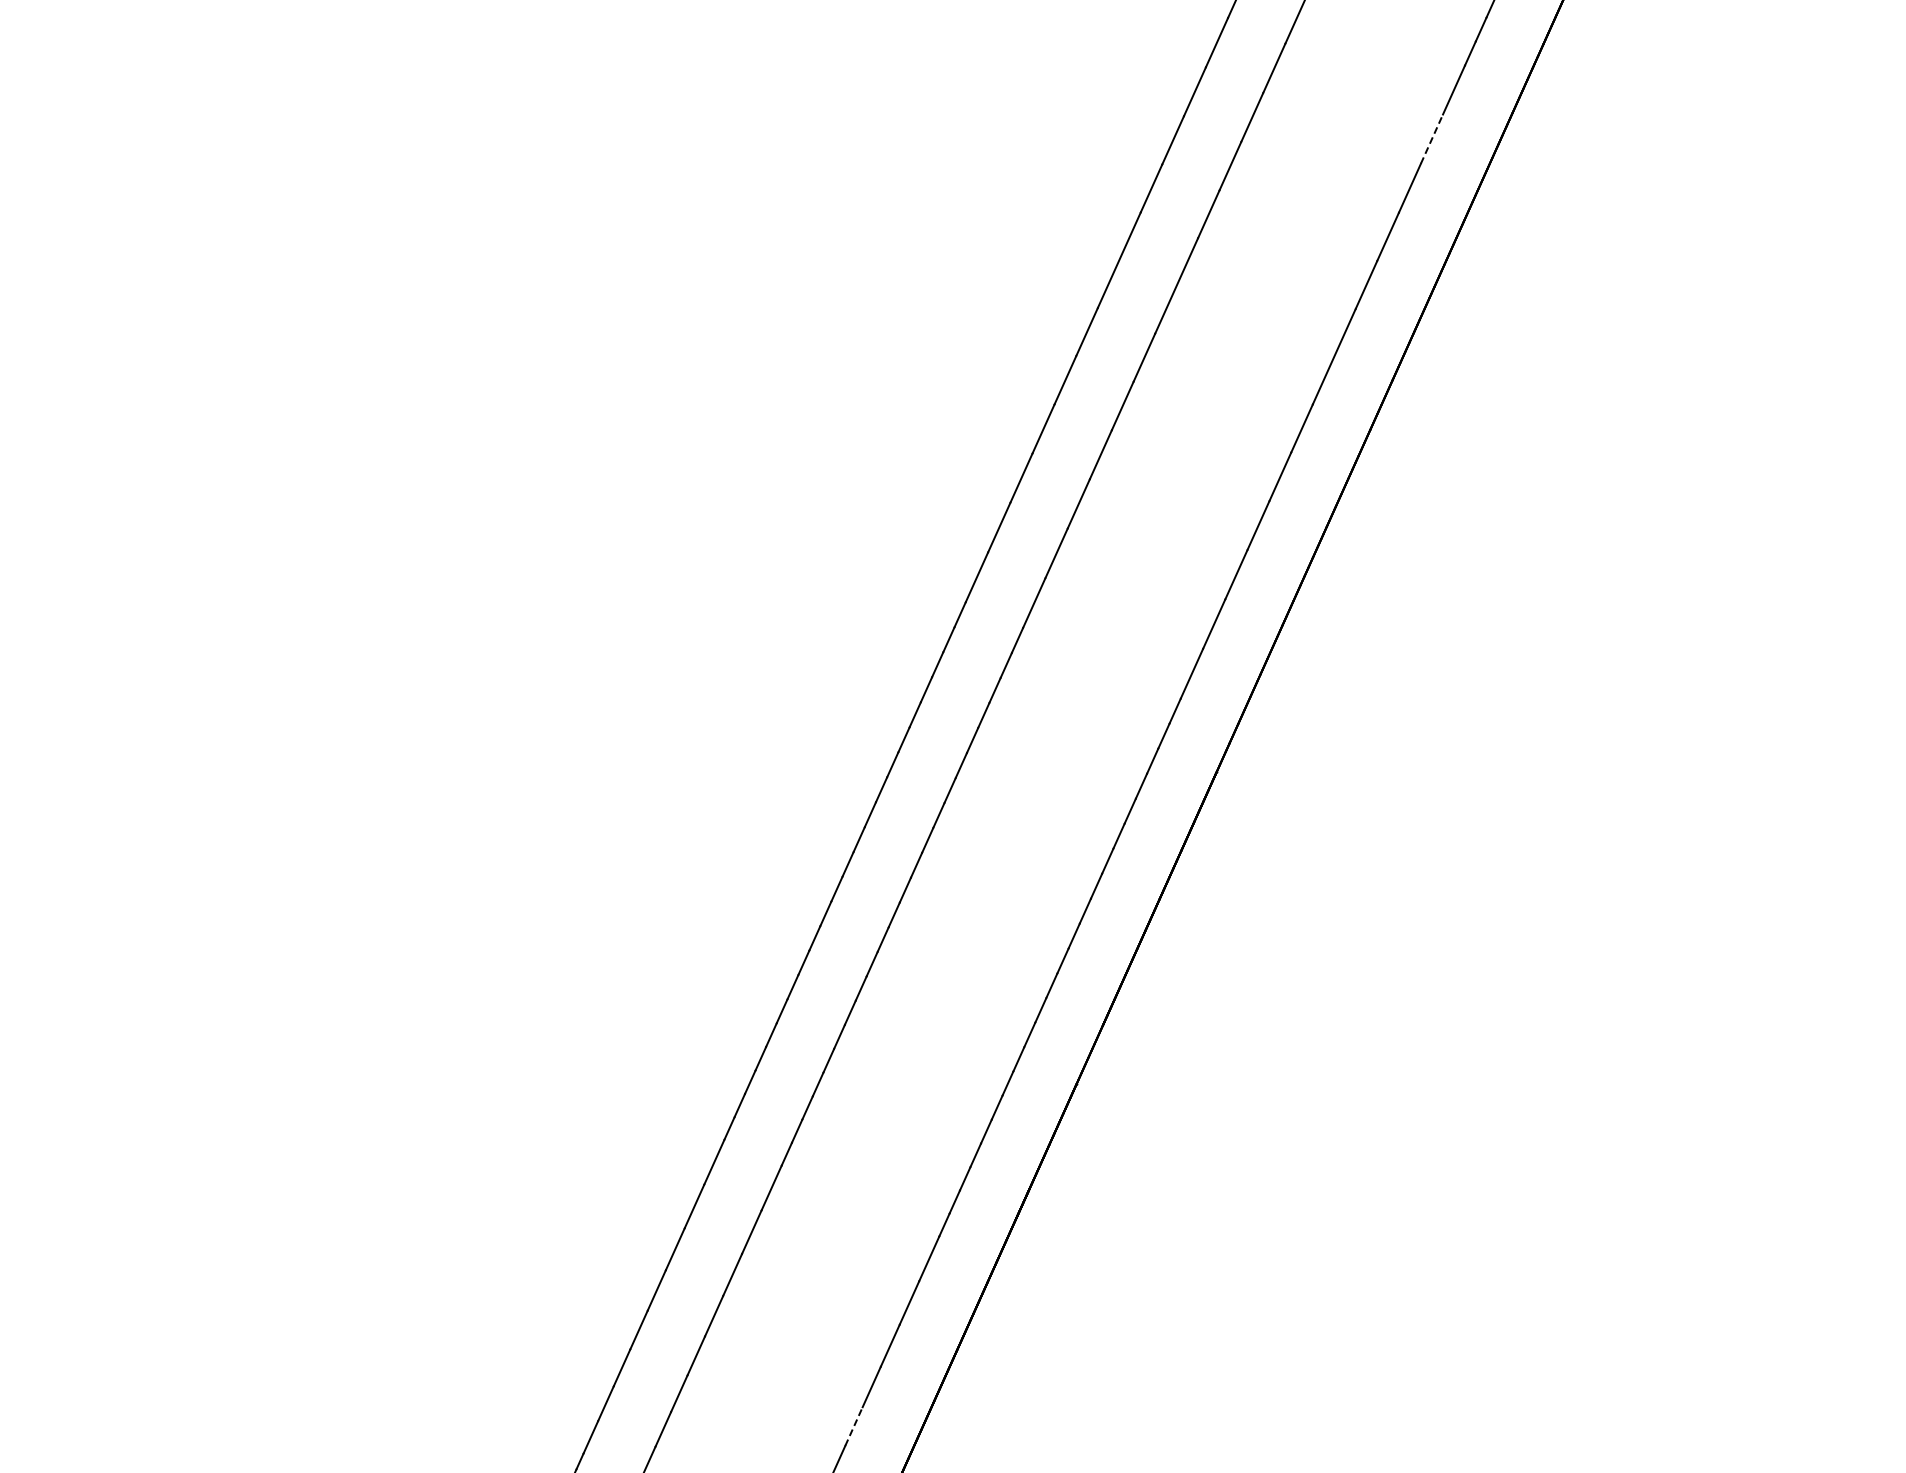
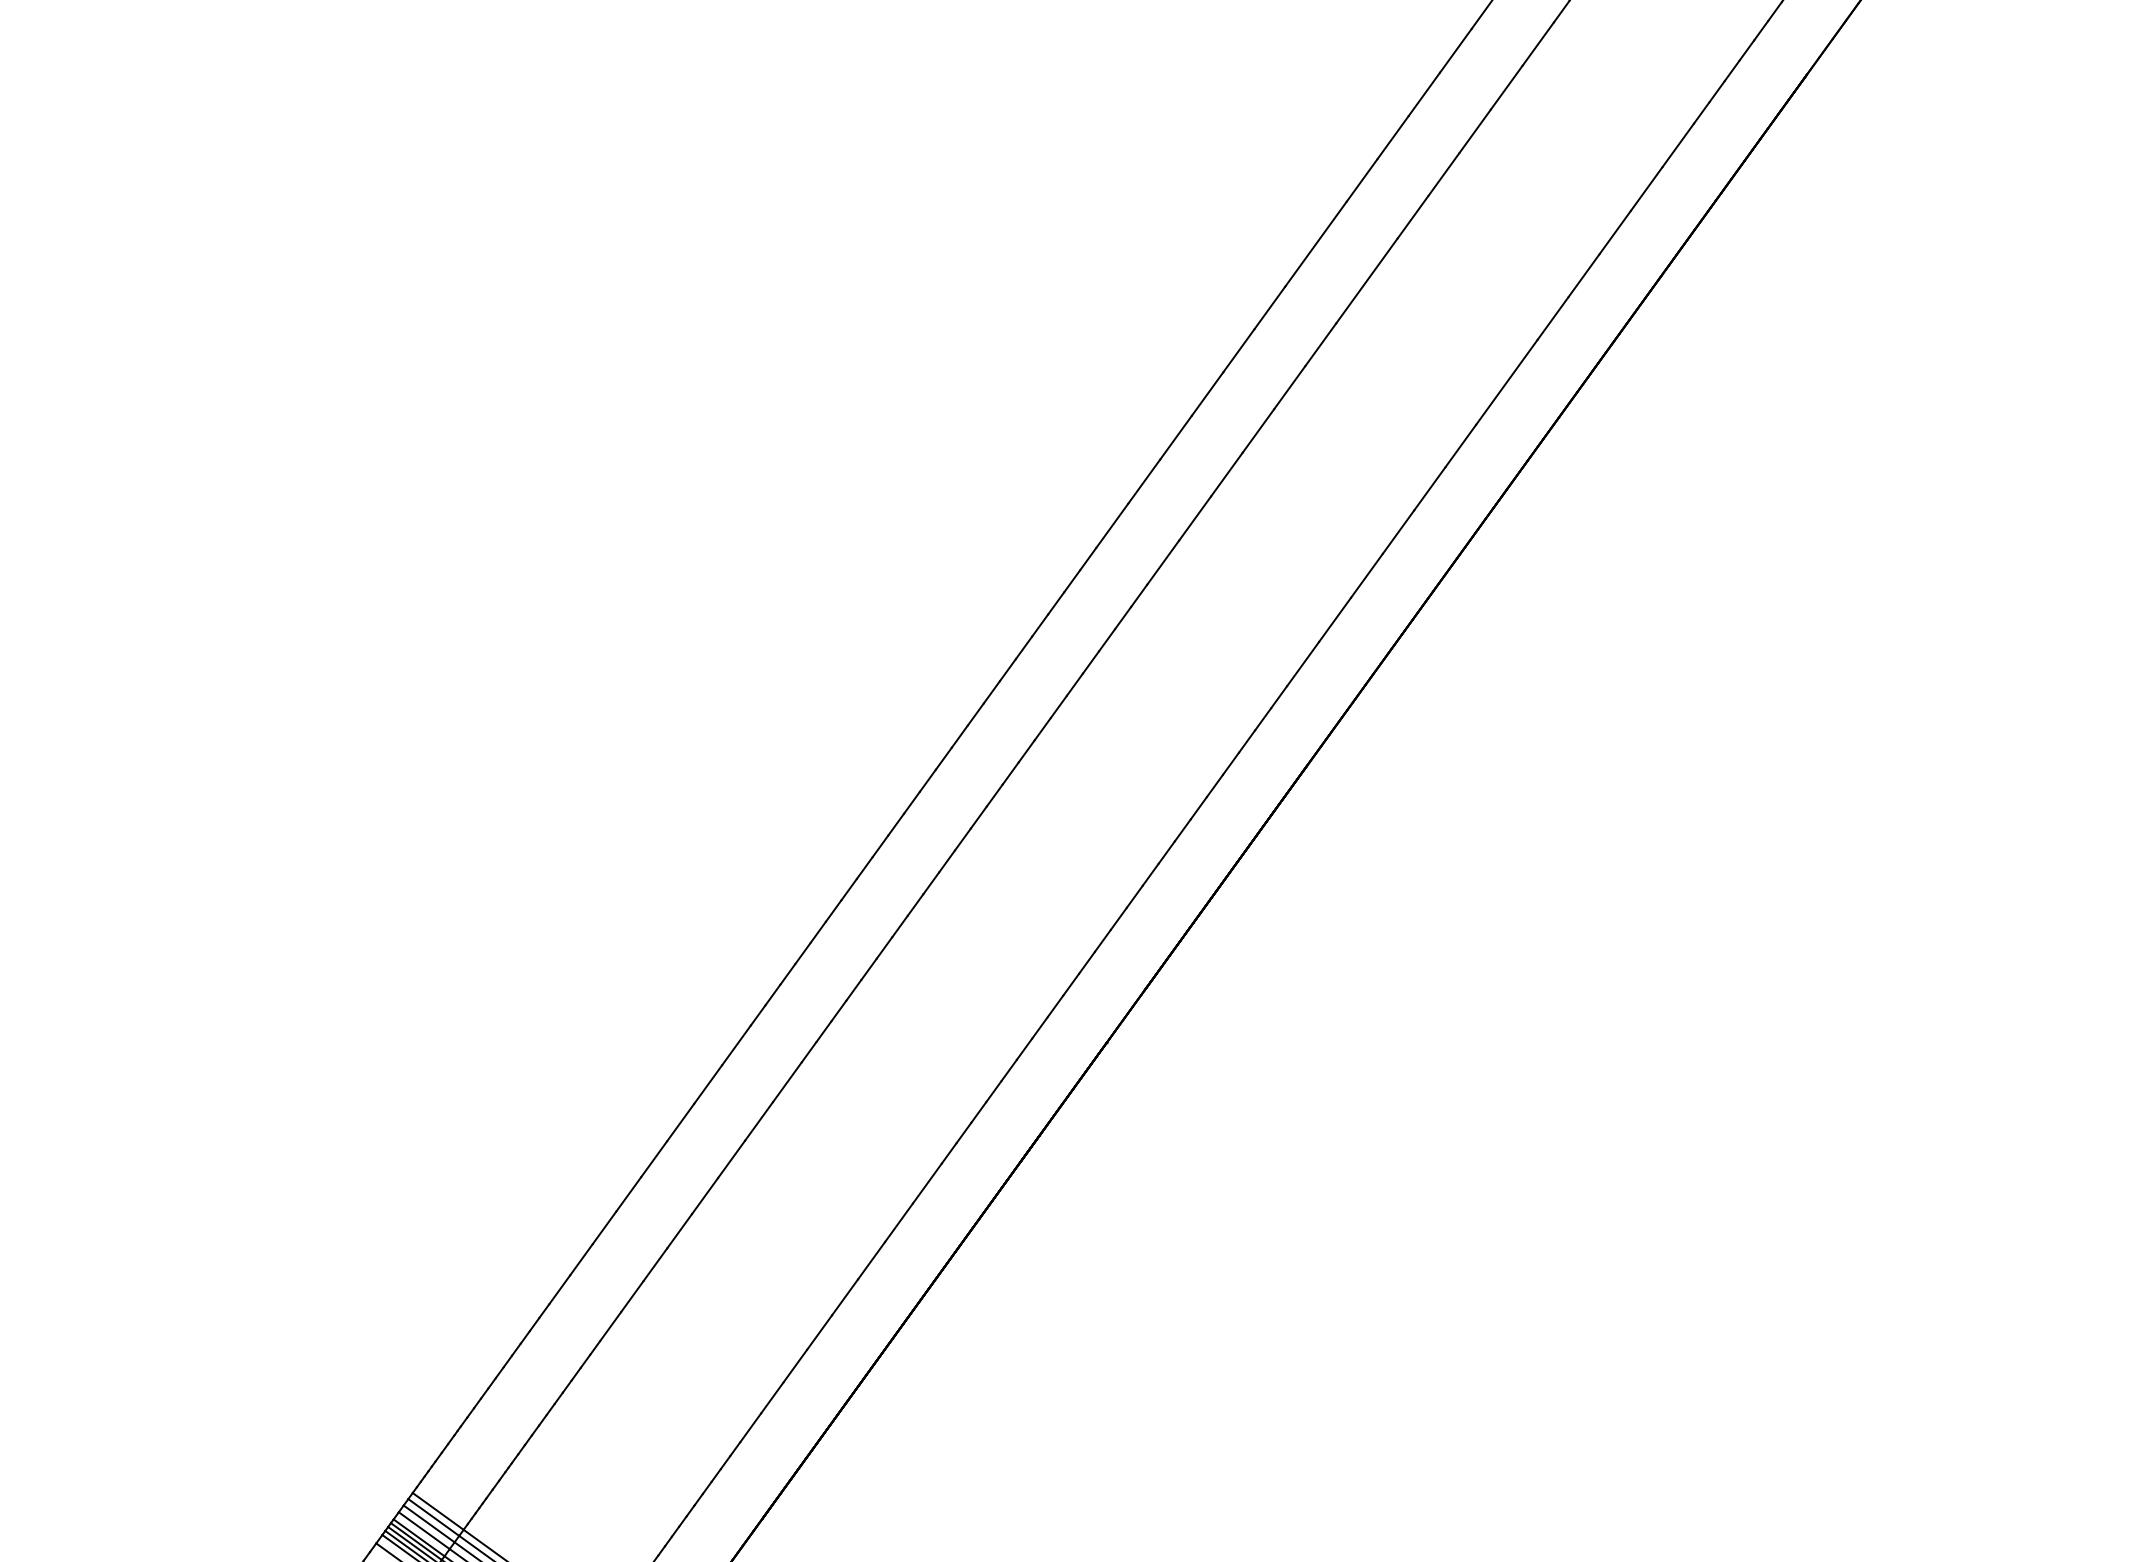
line: (1431, 138) -> (1646, 188), dashed -> solid
line: (853, 1426) -> (819, 1332), dashed -> solid

